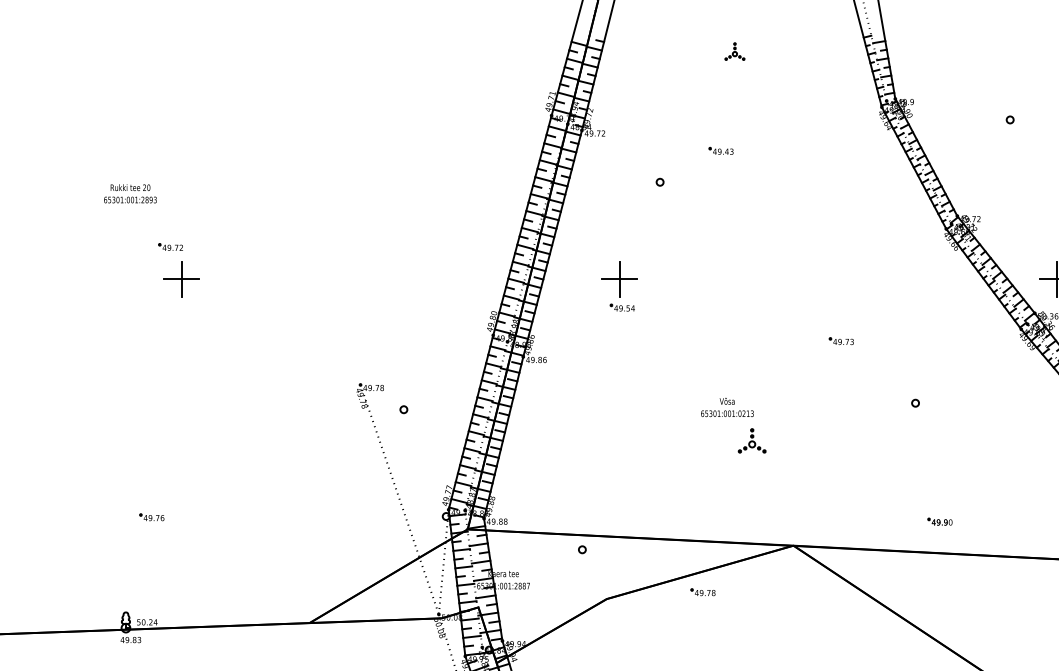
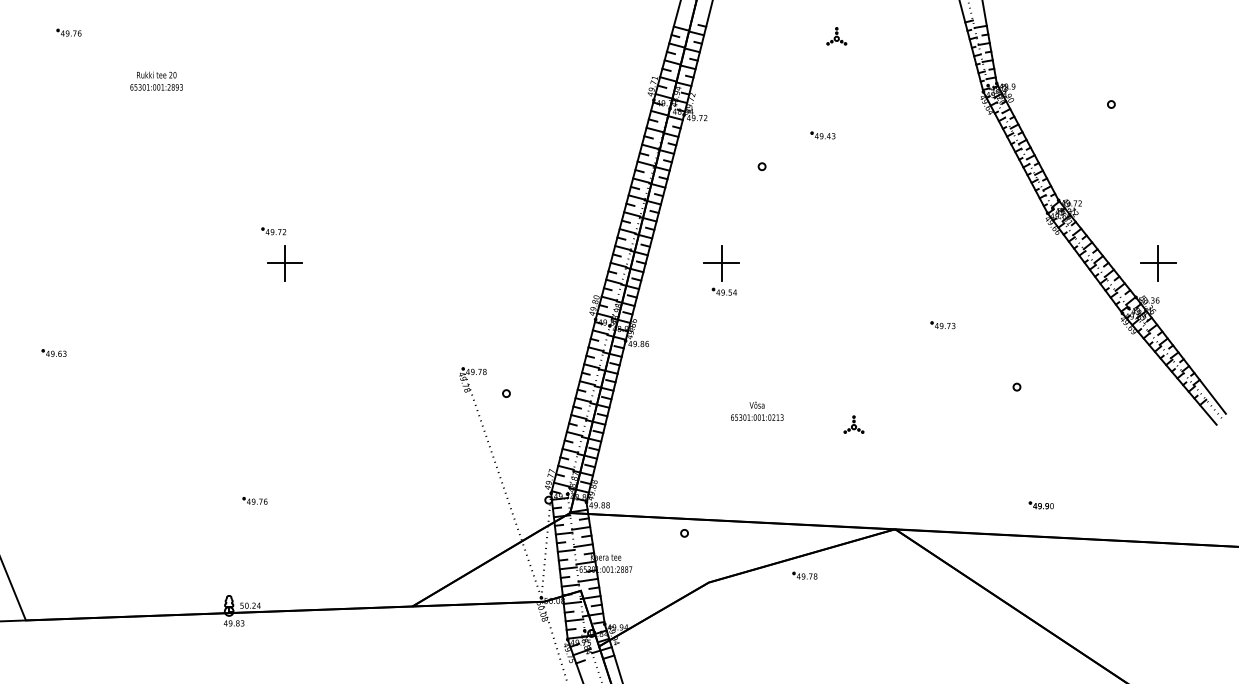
text: (130, 193) -> (156, 80), moved
text: (727, 406) -> (757, 410), moved
part: (751, 440) -> (853, 424), size x0.71

